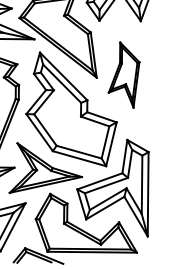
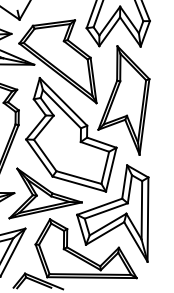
part: (123, 75) -> (123, 100), size x1.67

